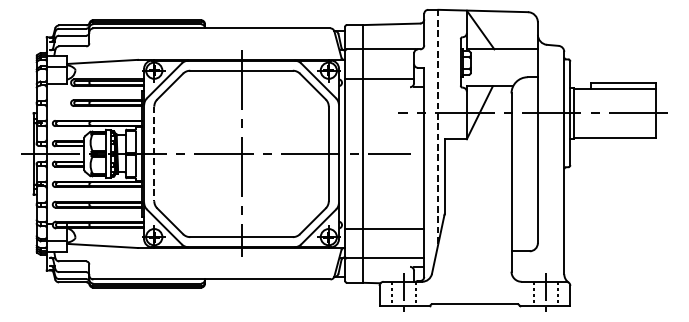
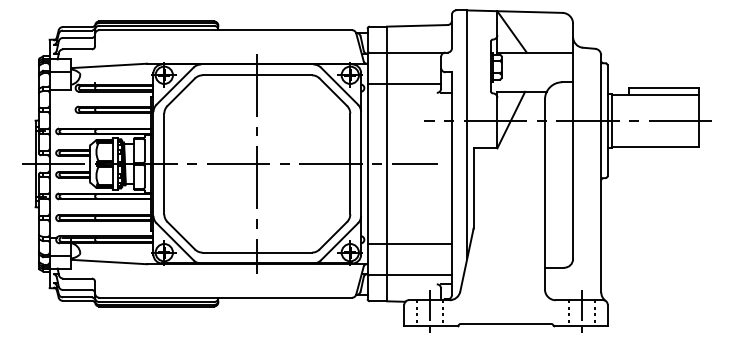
line: (438, 126) -> (467, 134), dashed -> solid
line: (154, 154) -> (164, 164), dashed -> solid

